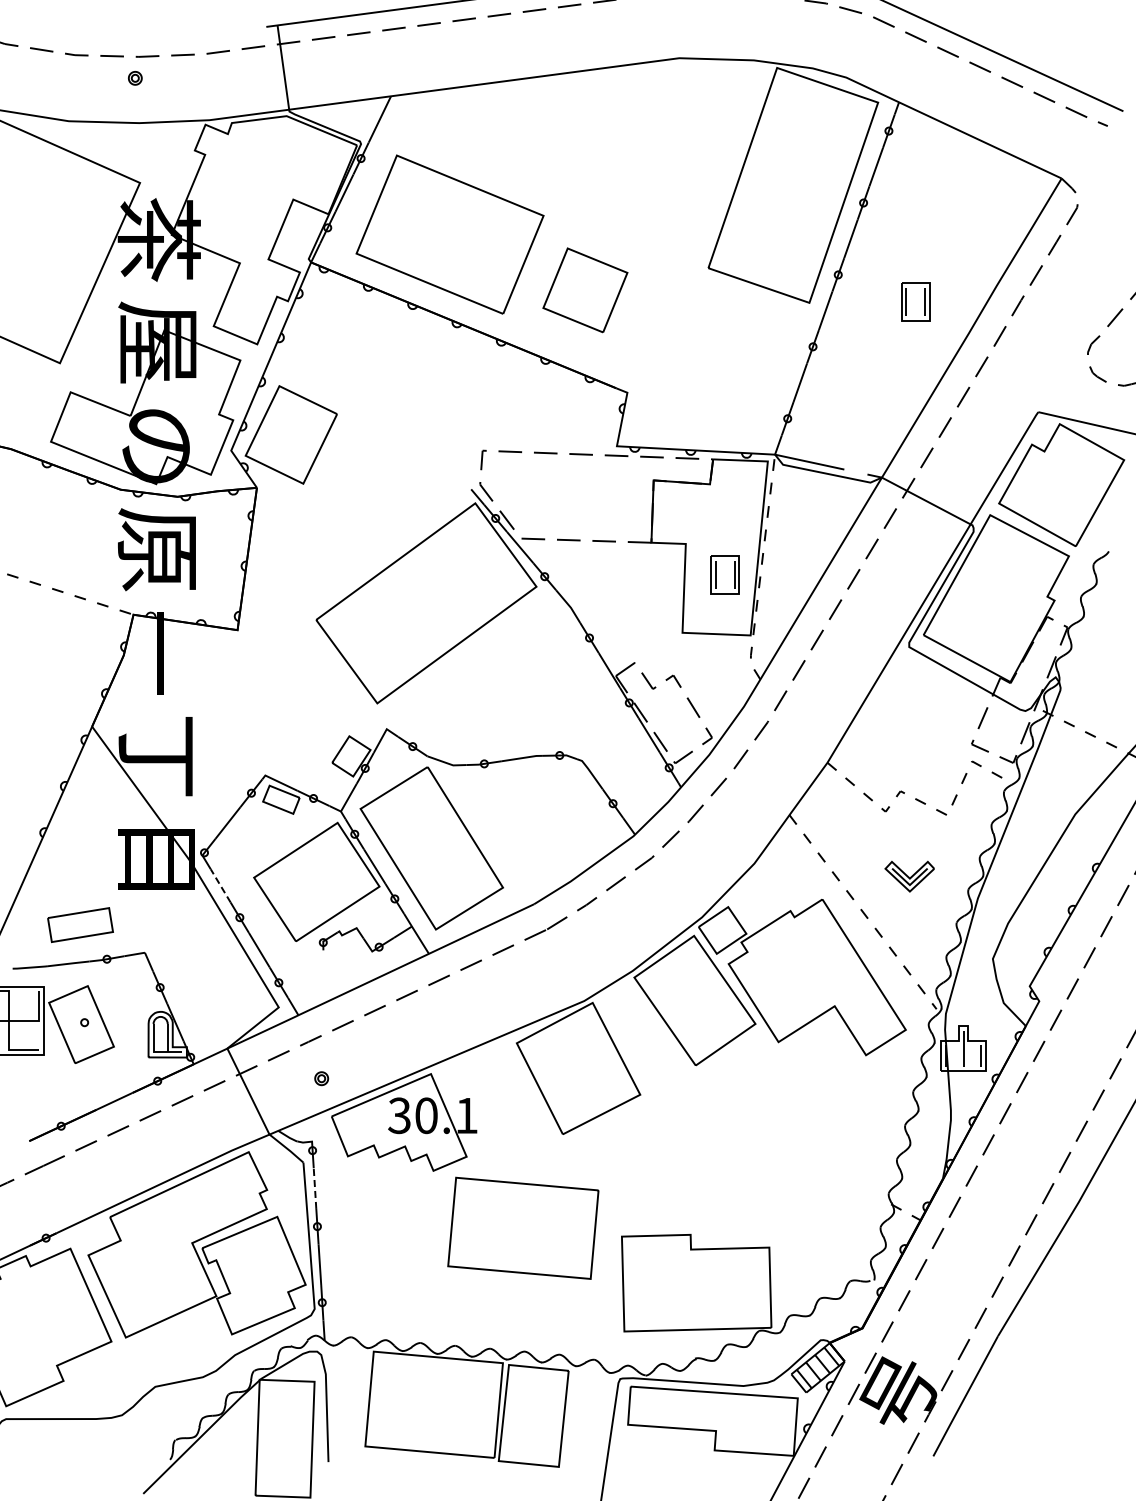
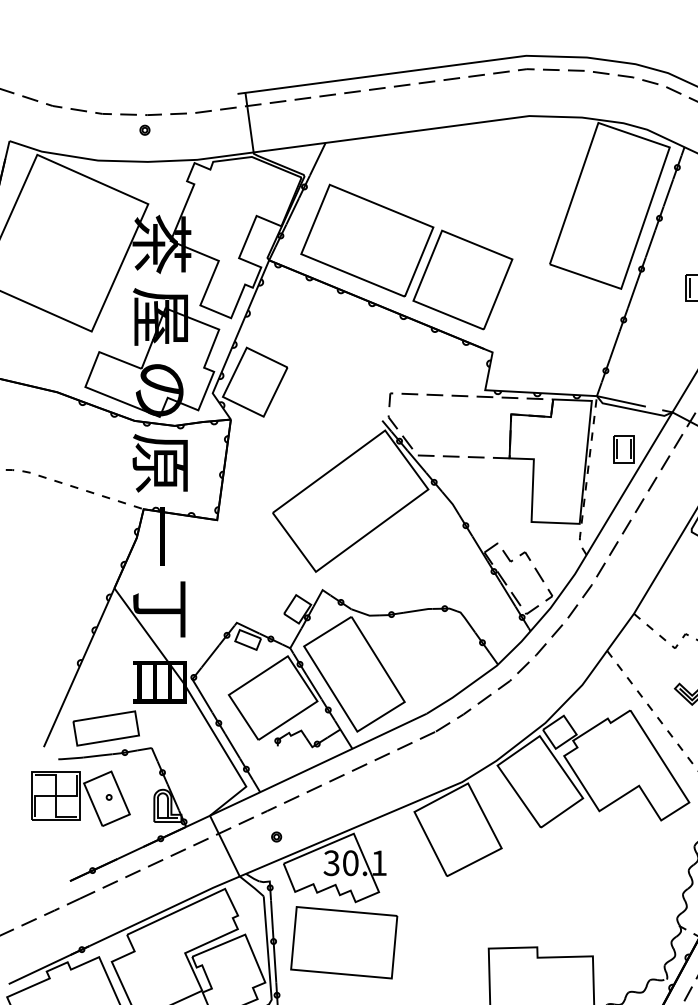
part: (585, 290) -> (463, 280), size x1.67
part: (724, 574) -> (623, 449), moved
line: (220, 885) -> (205, 700), dashed -> solid
part: (80, 924) -> (106, 728), size x1.43
line: (315, 1188) -> (272, 914), dashed -> solid
part: (523, 1227) -> (344, 942), moved

